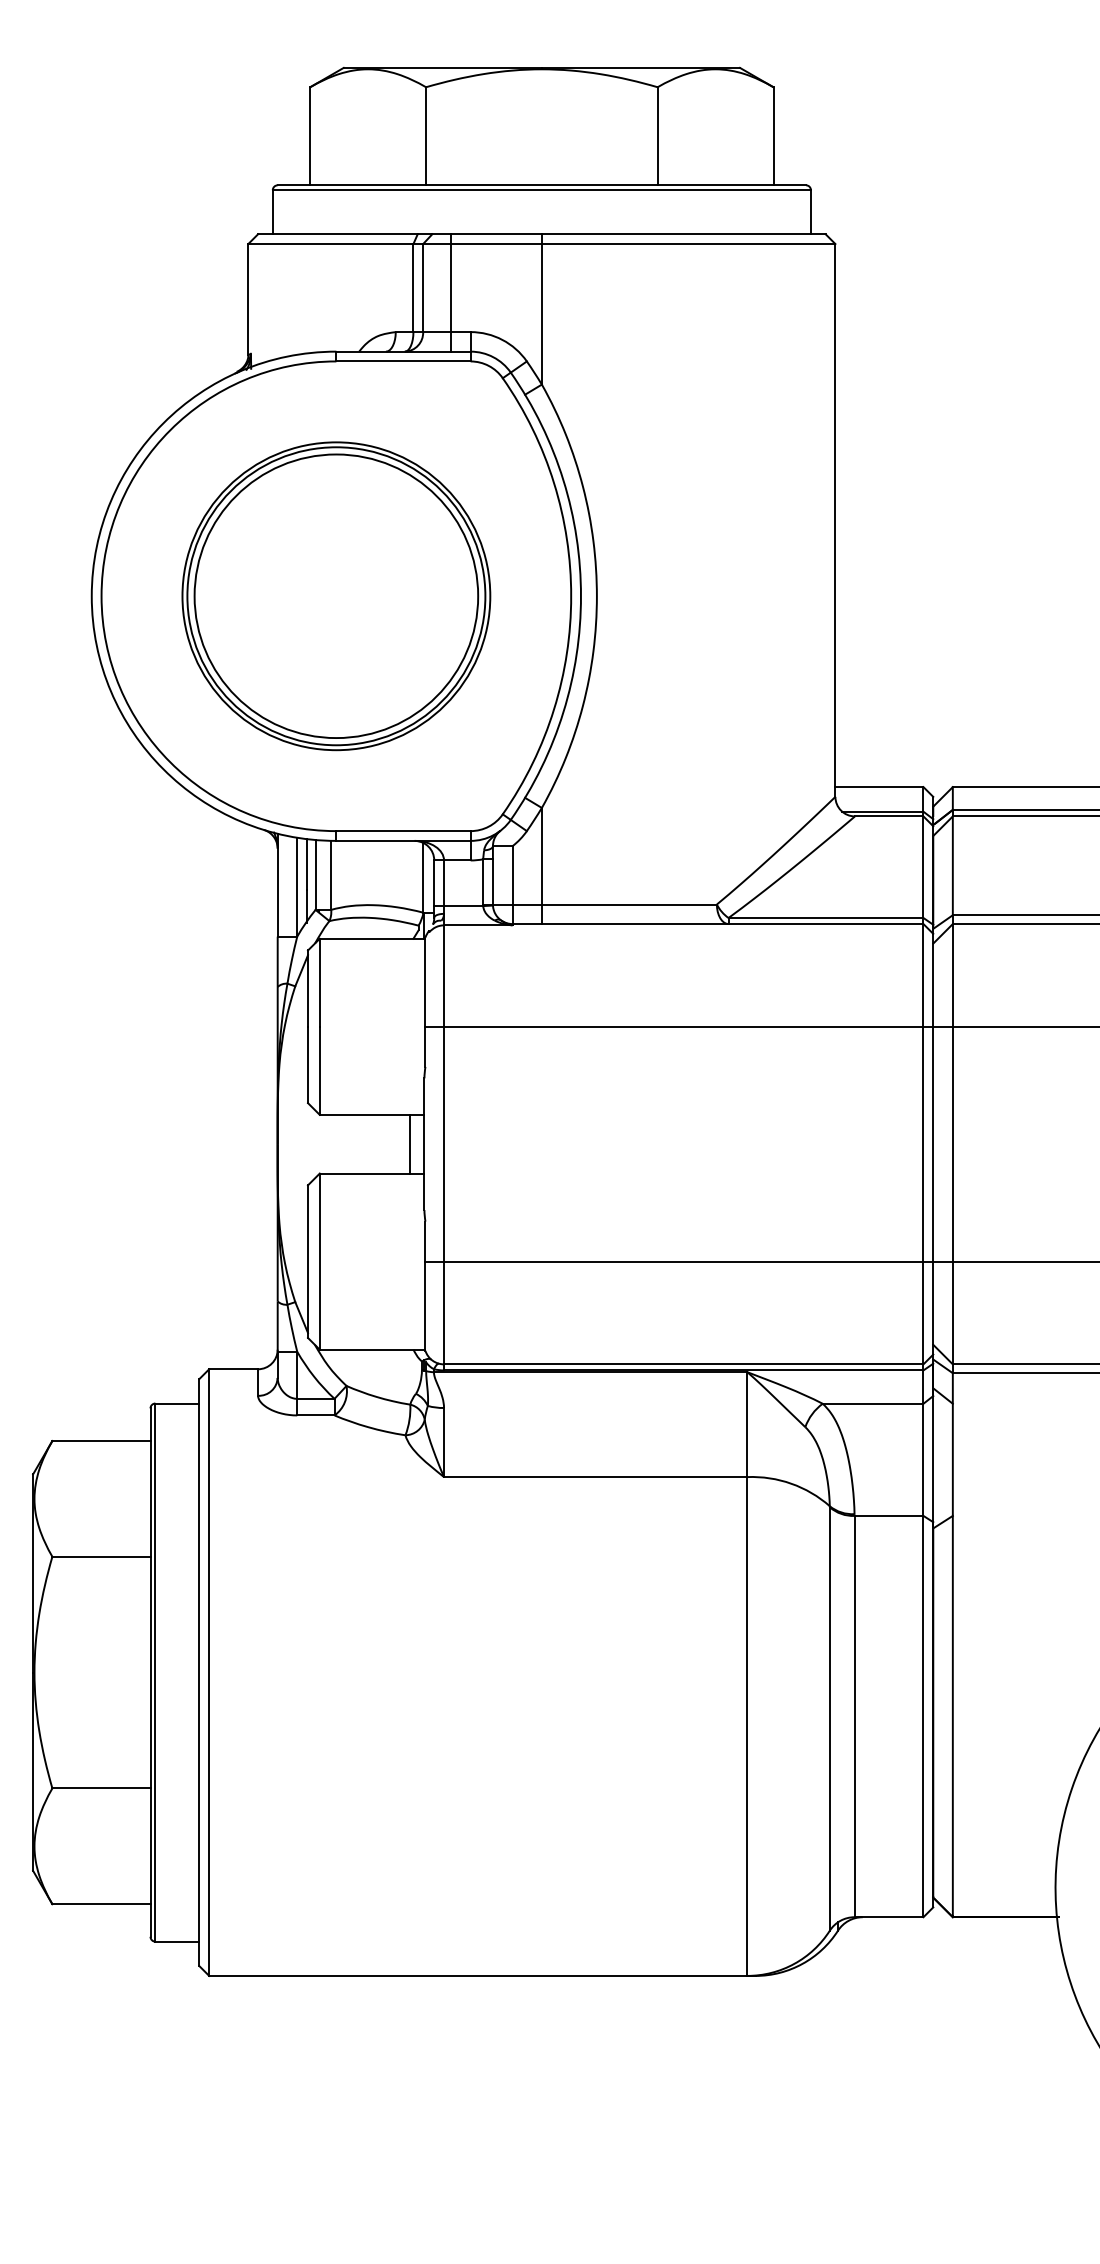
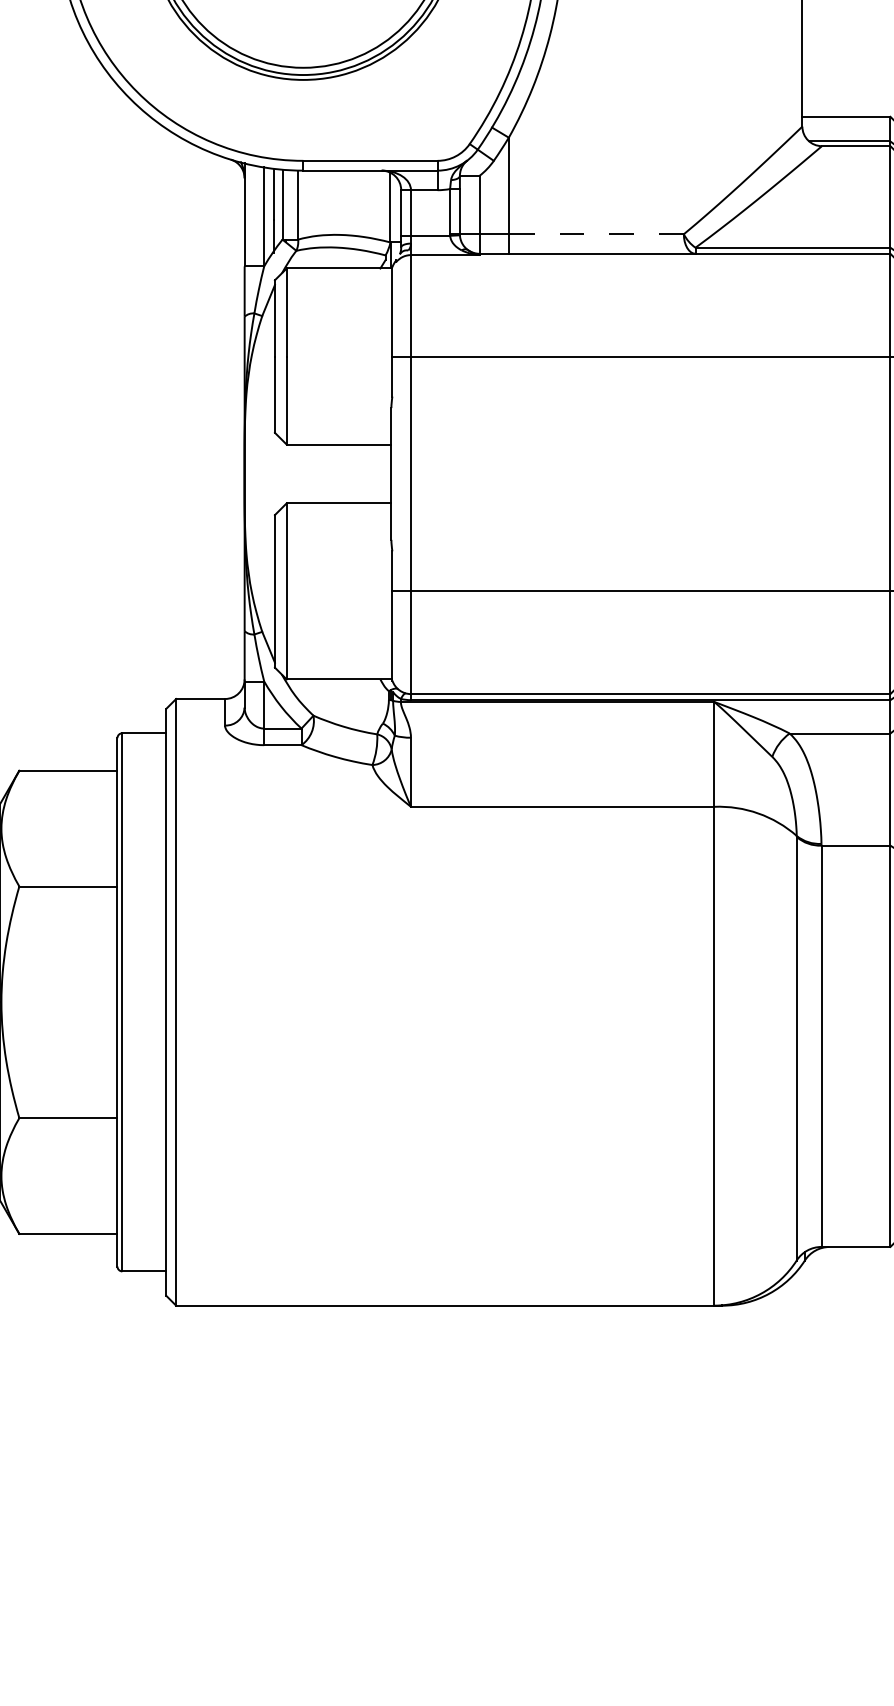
line: (629, 904) -> (596, 234), solid -> dashed
line: (409, 1143) -> (376, 473), removed

